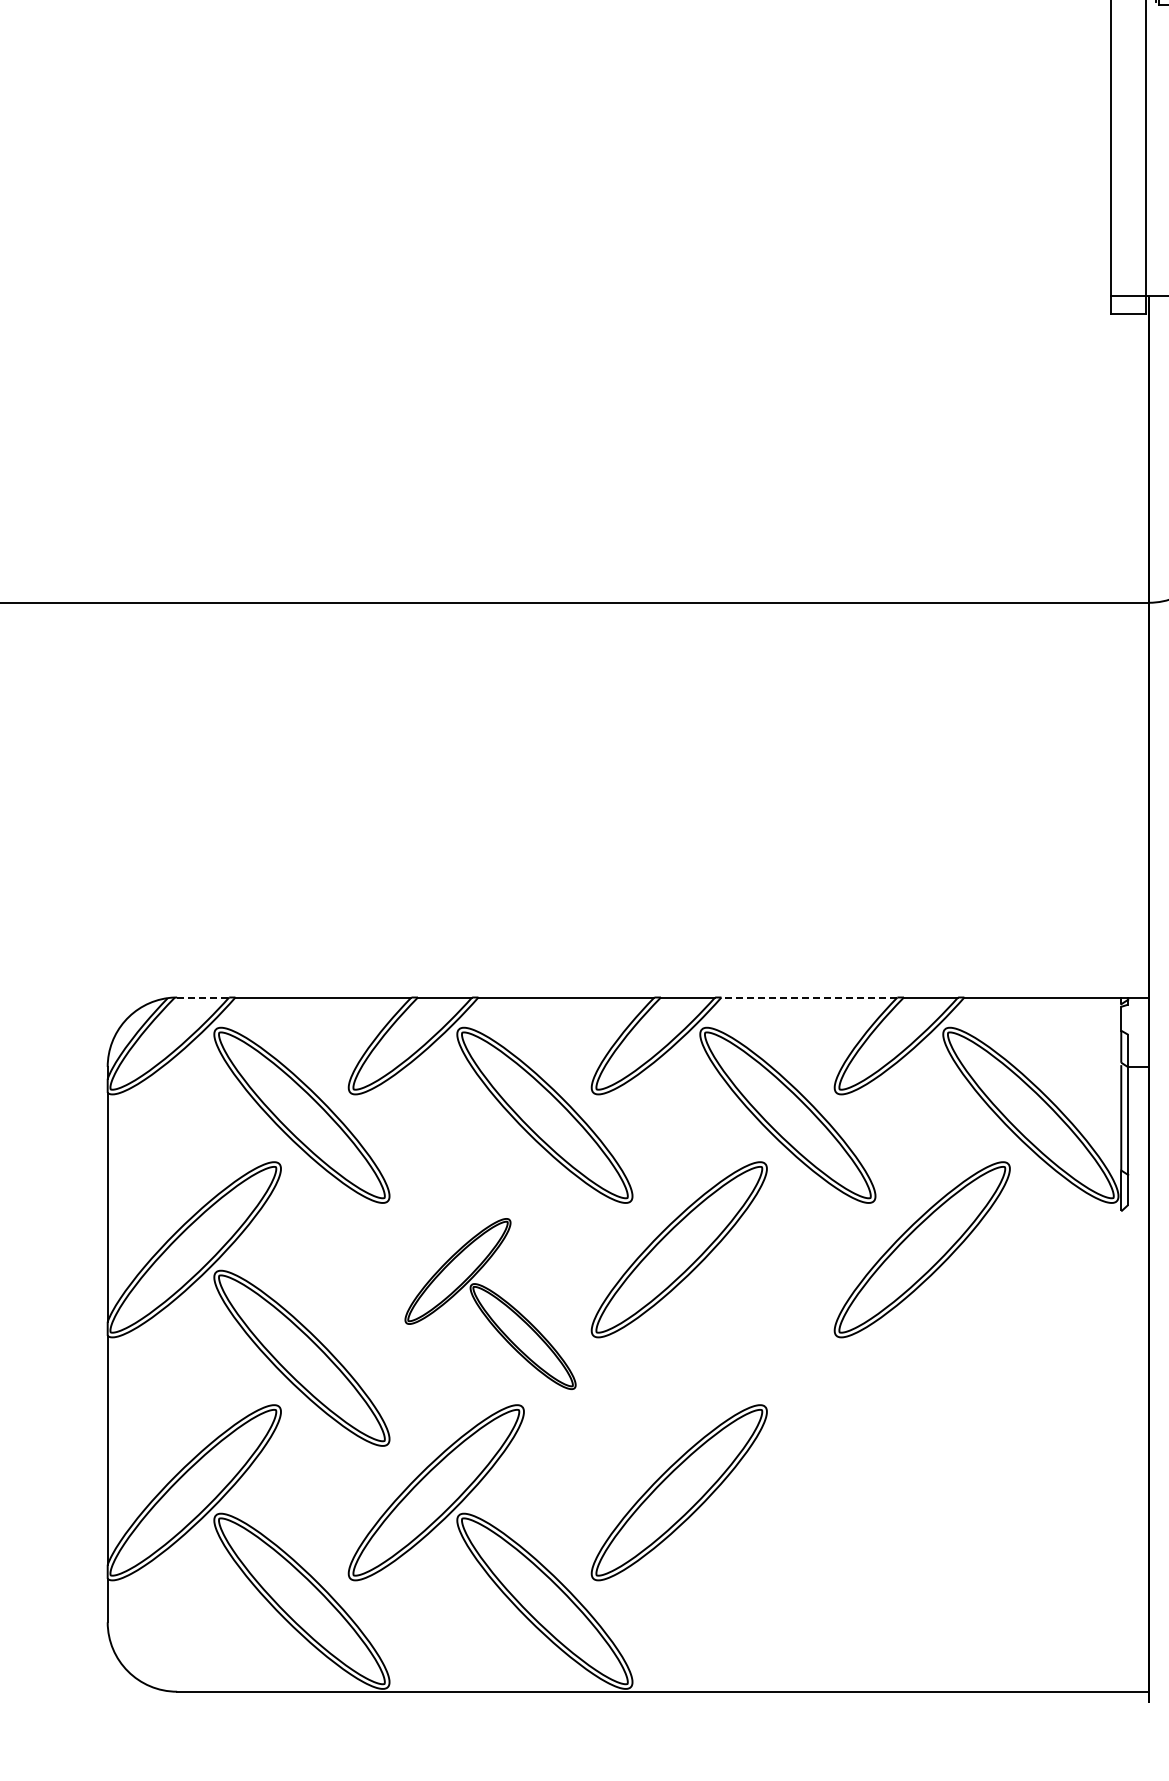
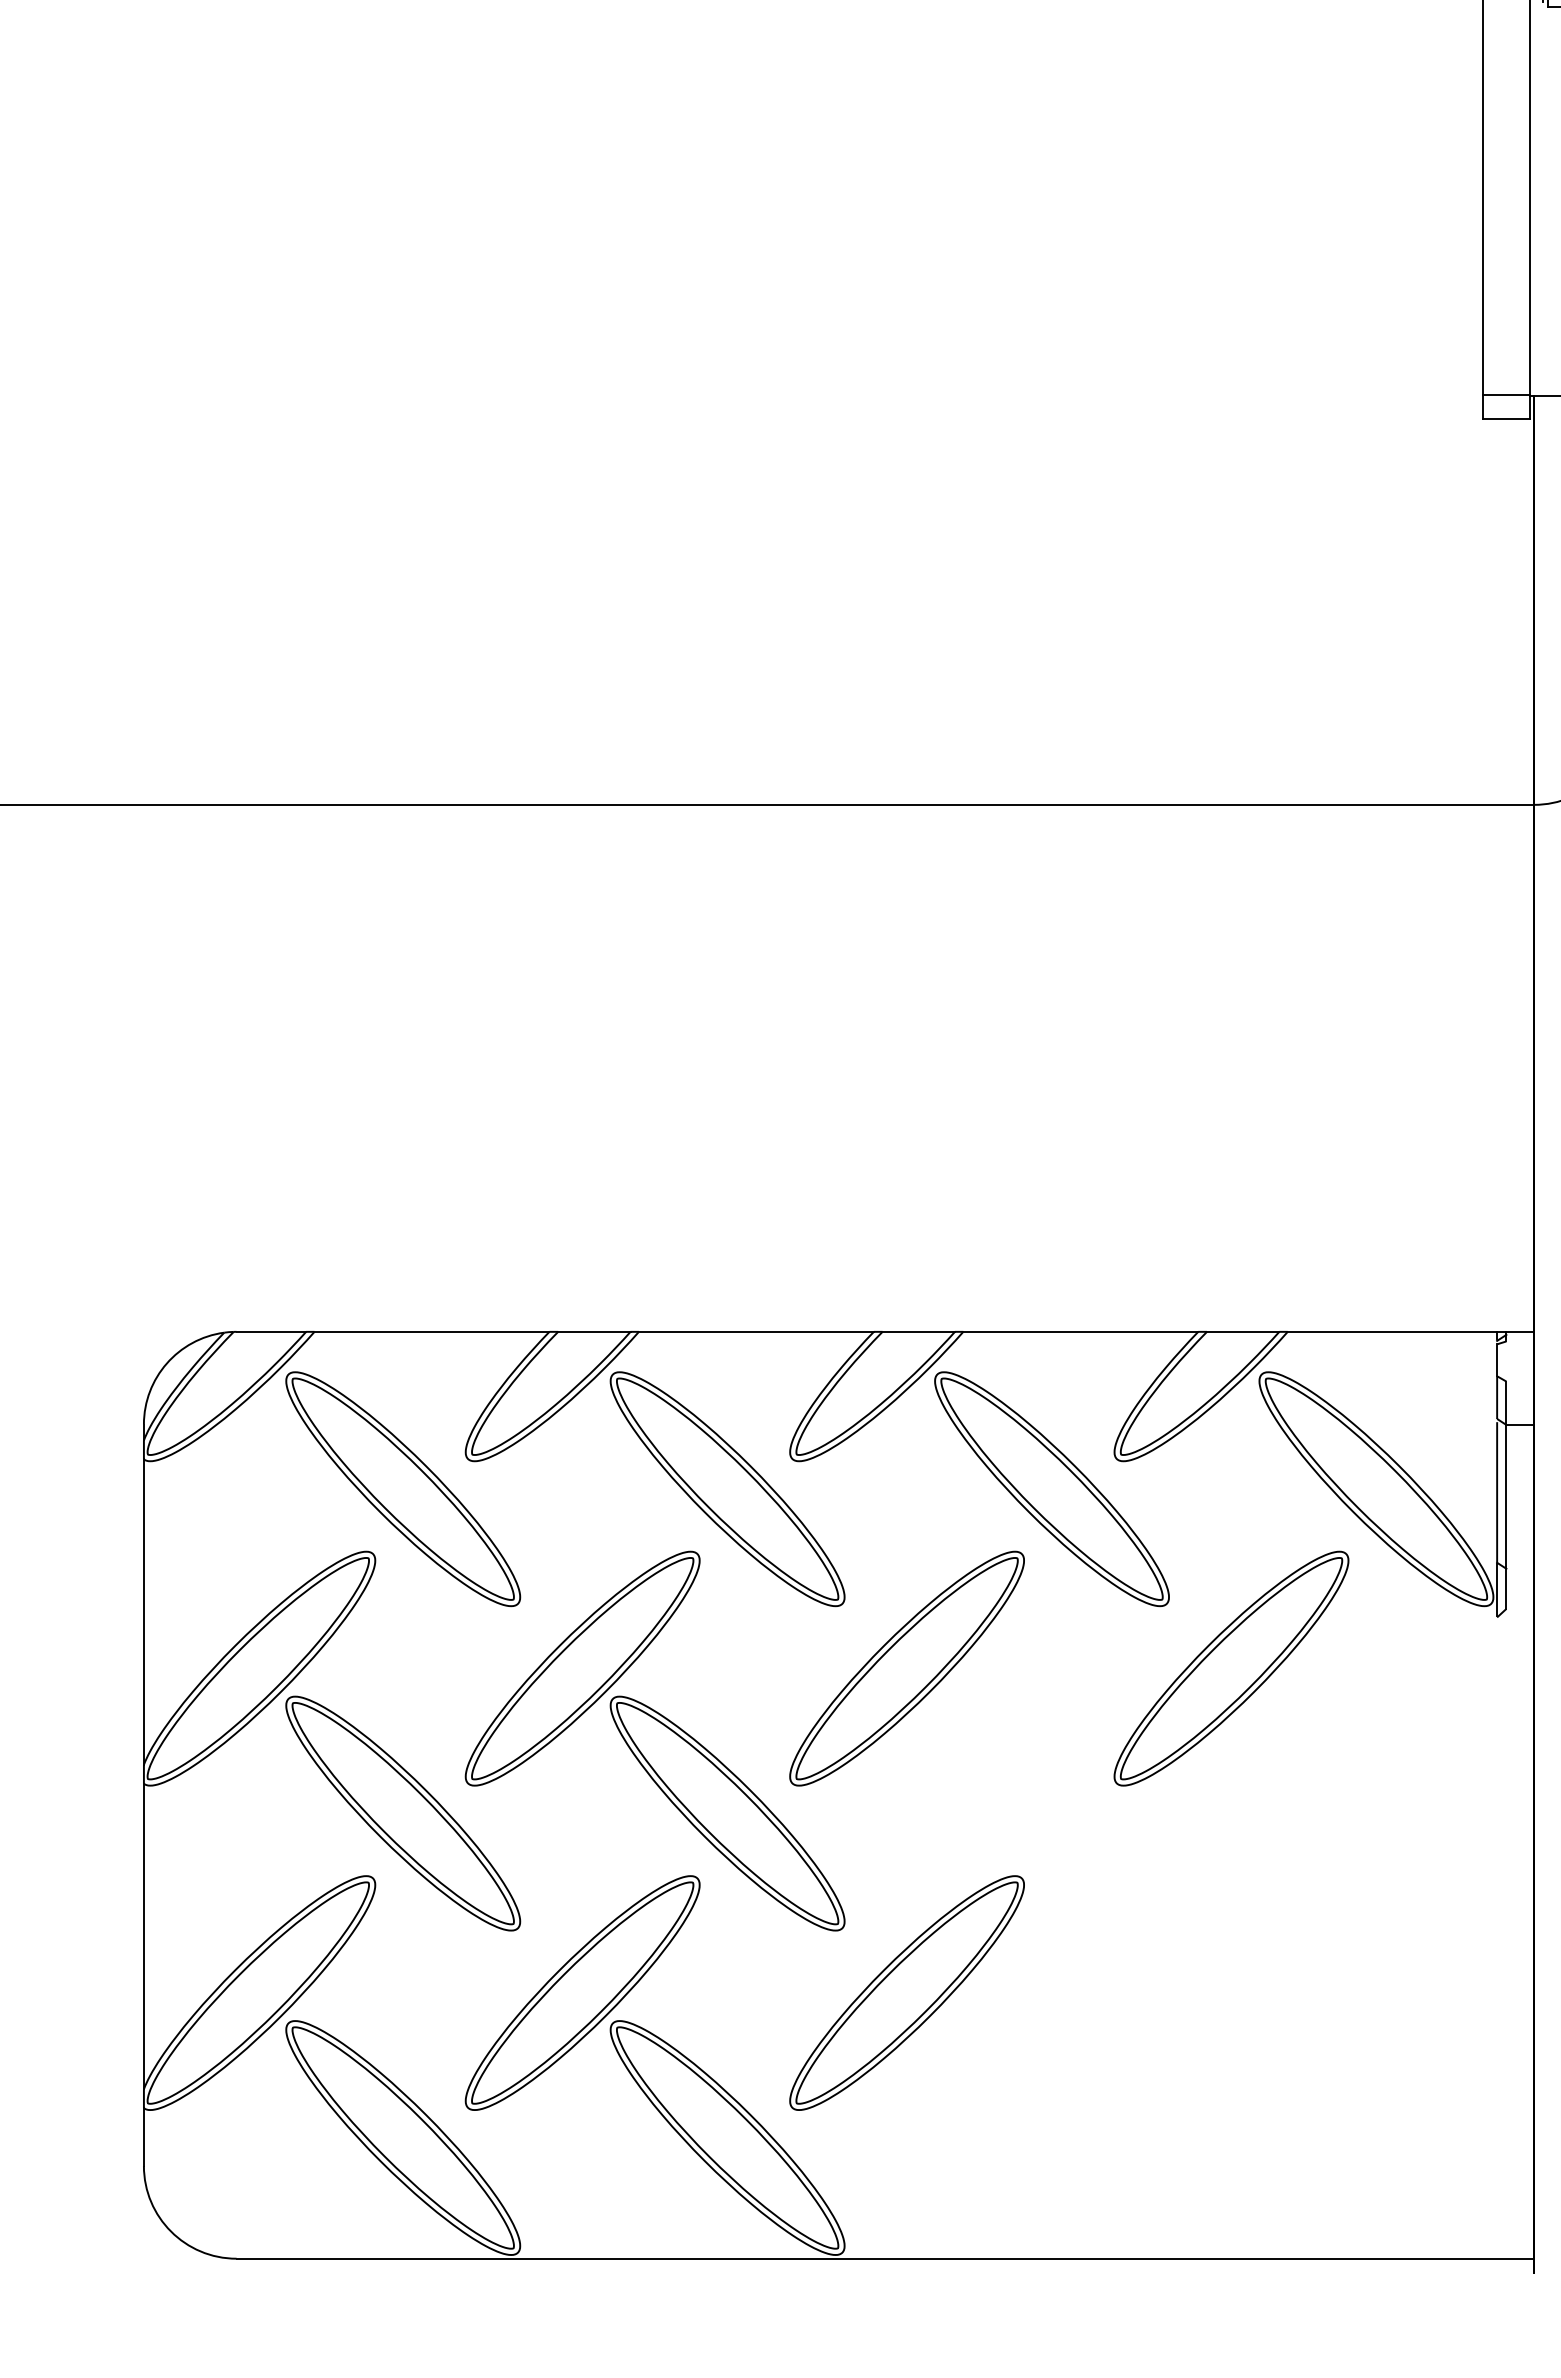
line: (203, 997) -> (271, 1331), dashed -> solid
line: (809, 997) -> (1080, 1331), dashed -> solid
part: (490, 1303) -> (655, 1740), size x1.67

